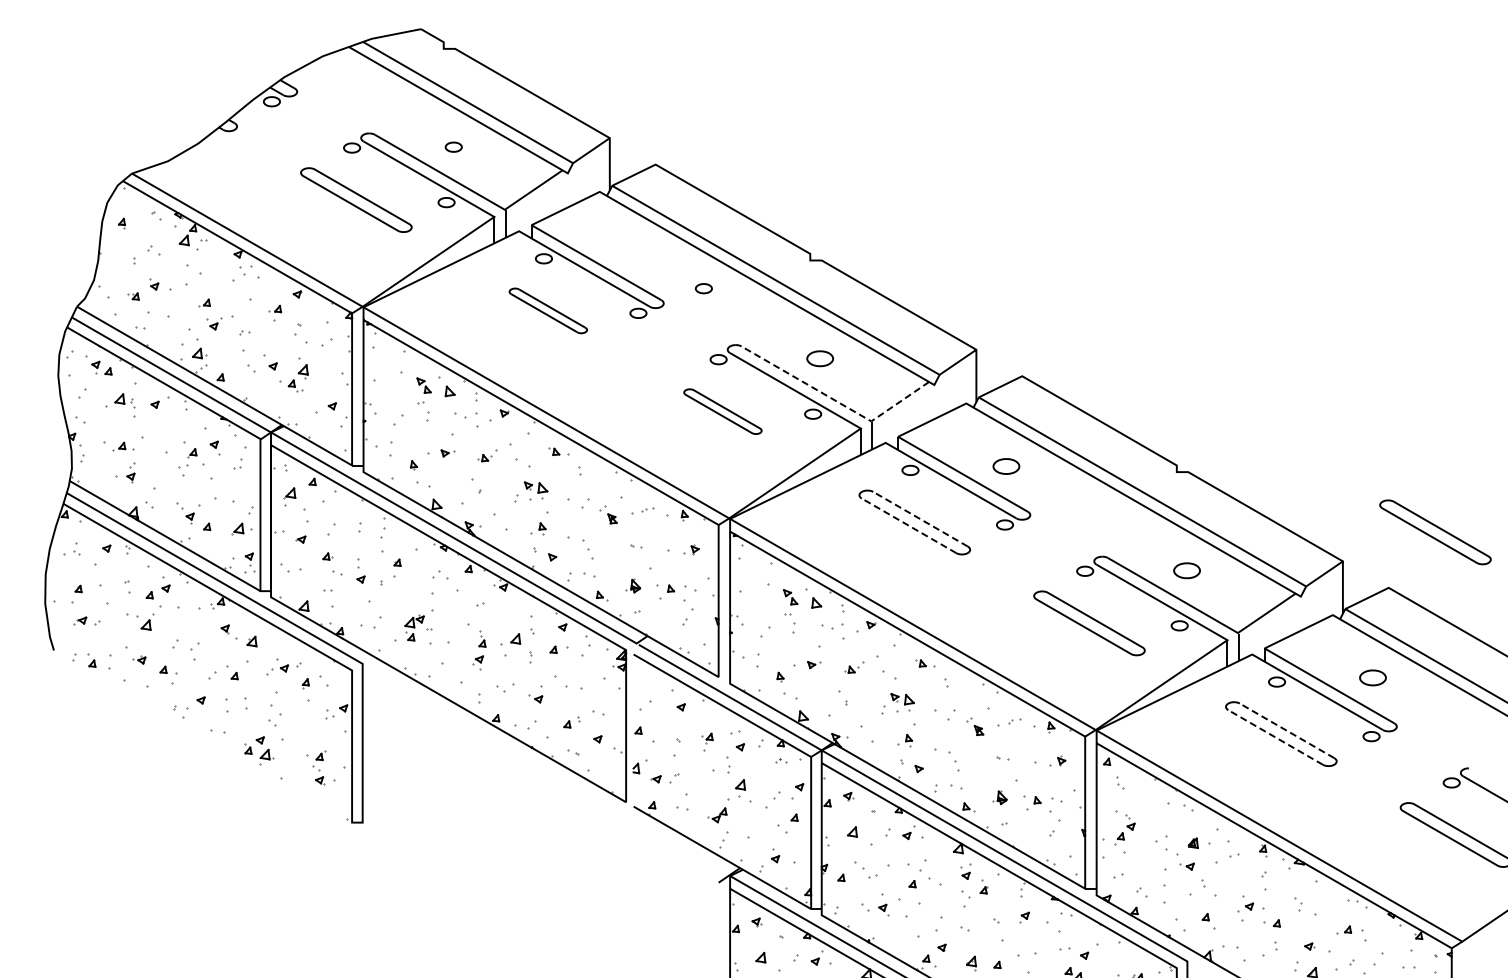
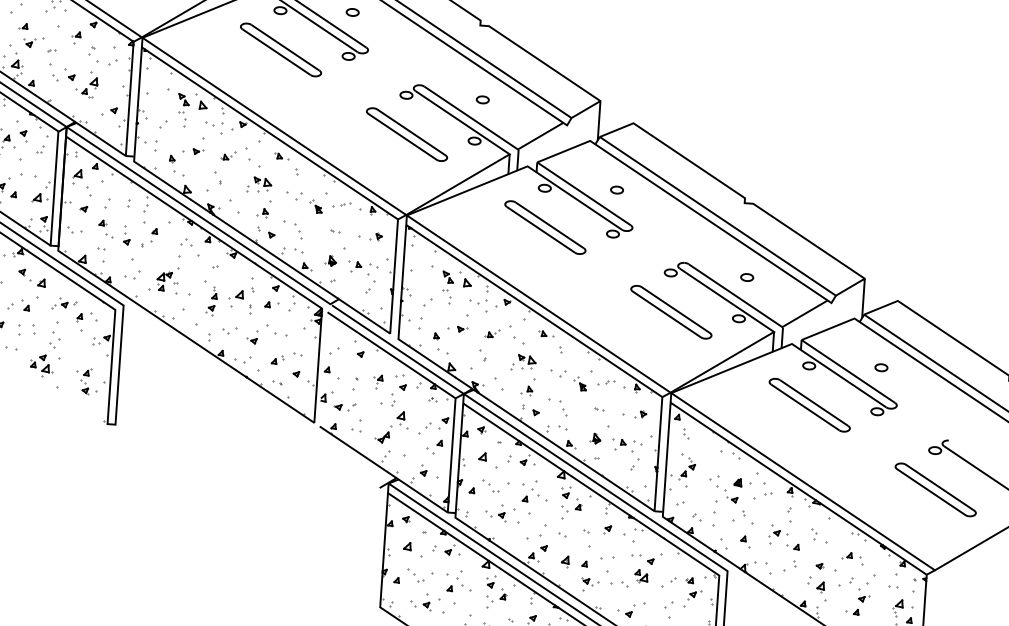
part: (703, 288) -> (352, 12), moved
part: (548, 310) -> (281, 49), size x1.43
part: (820, 358) -> (482, 99), size x0.62
line: (836, 401) -> (492, 132), dashed -> solid
part: (722, 411) -> (406, 134), size x1.43
part: (1006, 465) -> (617, 189), size x0.62
line: (920, 519) -> (549, 225), dashed -> solid
line: (909, 525) -> (541, 229), dashed -> solid
part: (1435, 532) -> (935, 261), removed
part: (1186, 569) -> (746, 276), size x0.62
part: (1372, 677) -> (881, 367), size x0.62
line: (1287, 730) -> (814, 402), dashed -> solid
line: (1275, 737) -> (805, 407), dashed -> solid

